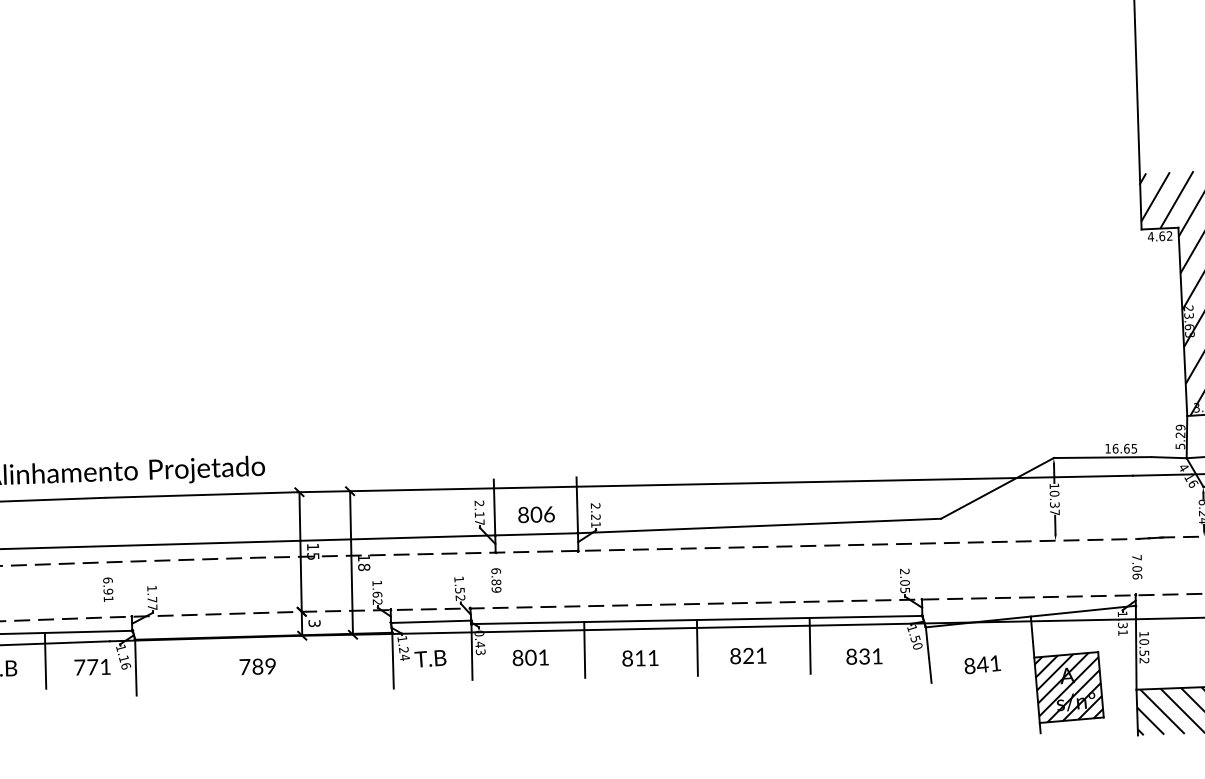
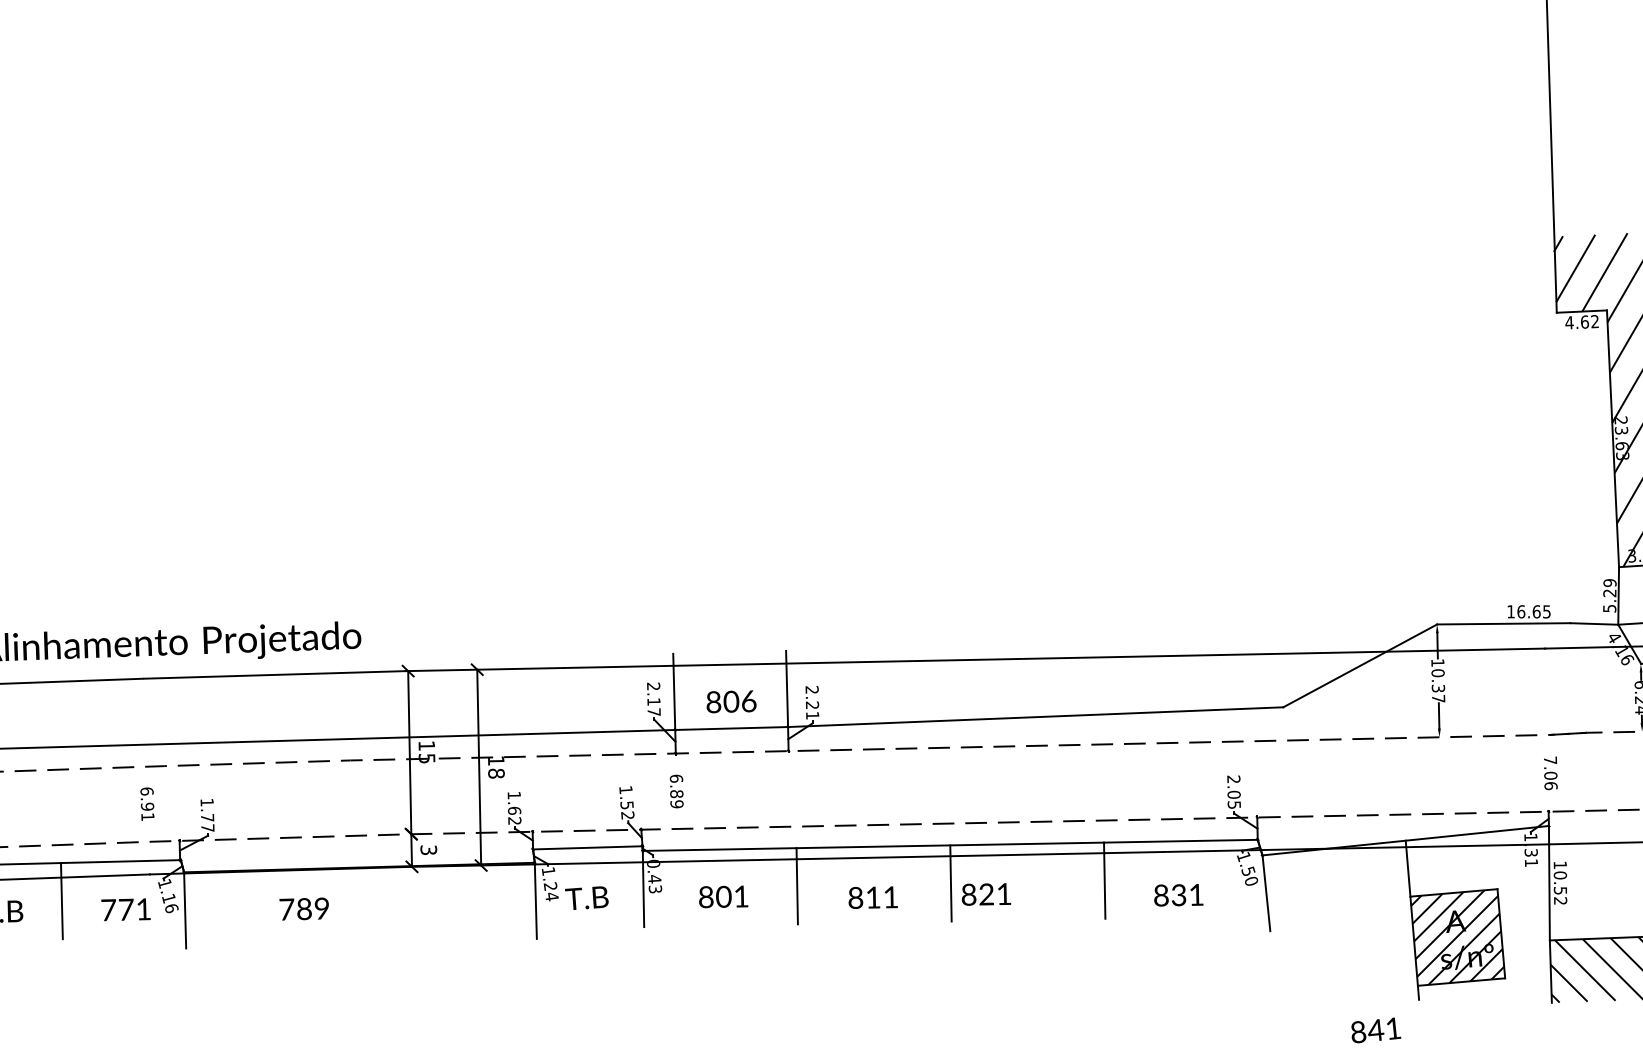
text: (748, 656) -> (986, 894), moved
text: (983, 664) -> (1376, 1030), moved
text: (257, 666) -> (303, 908), moved

